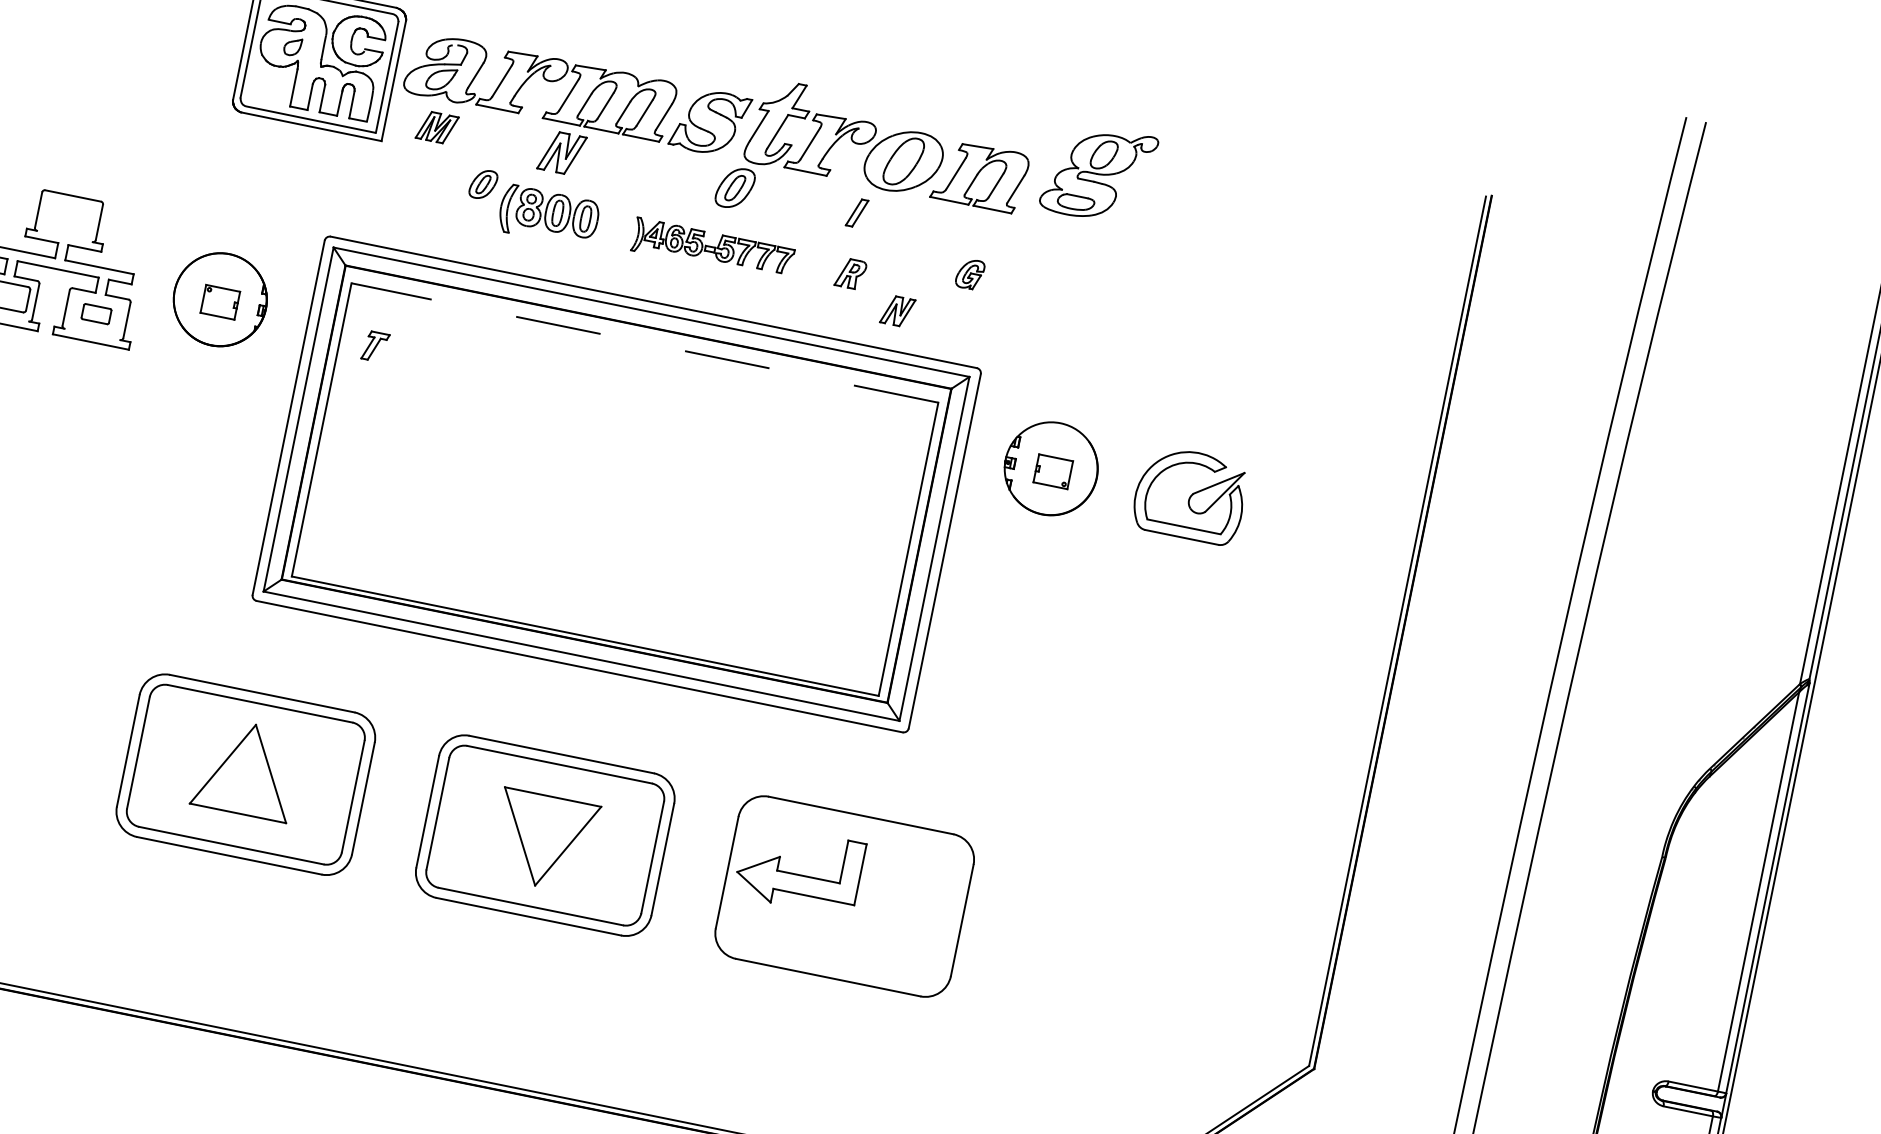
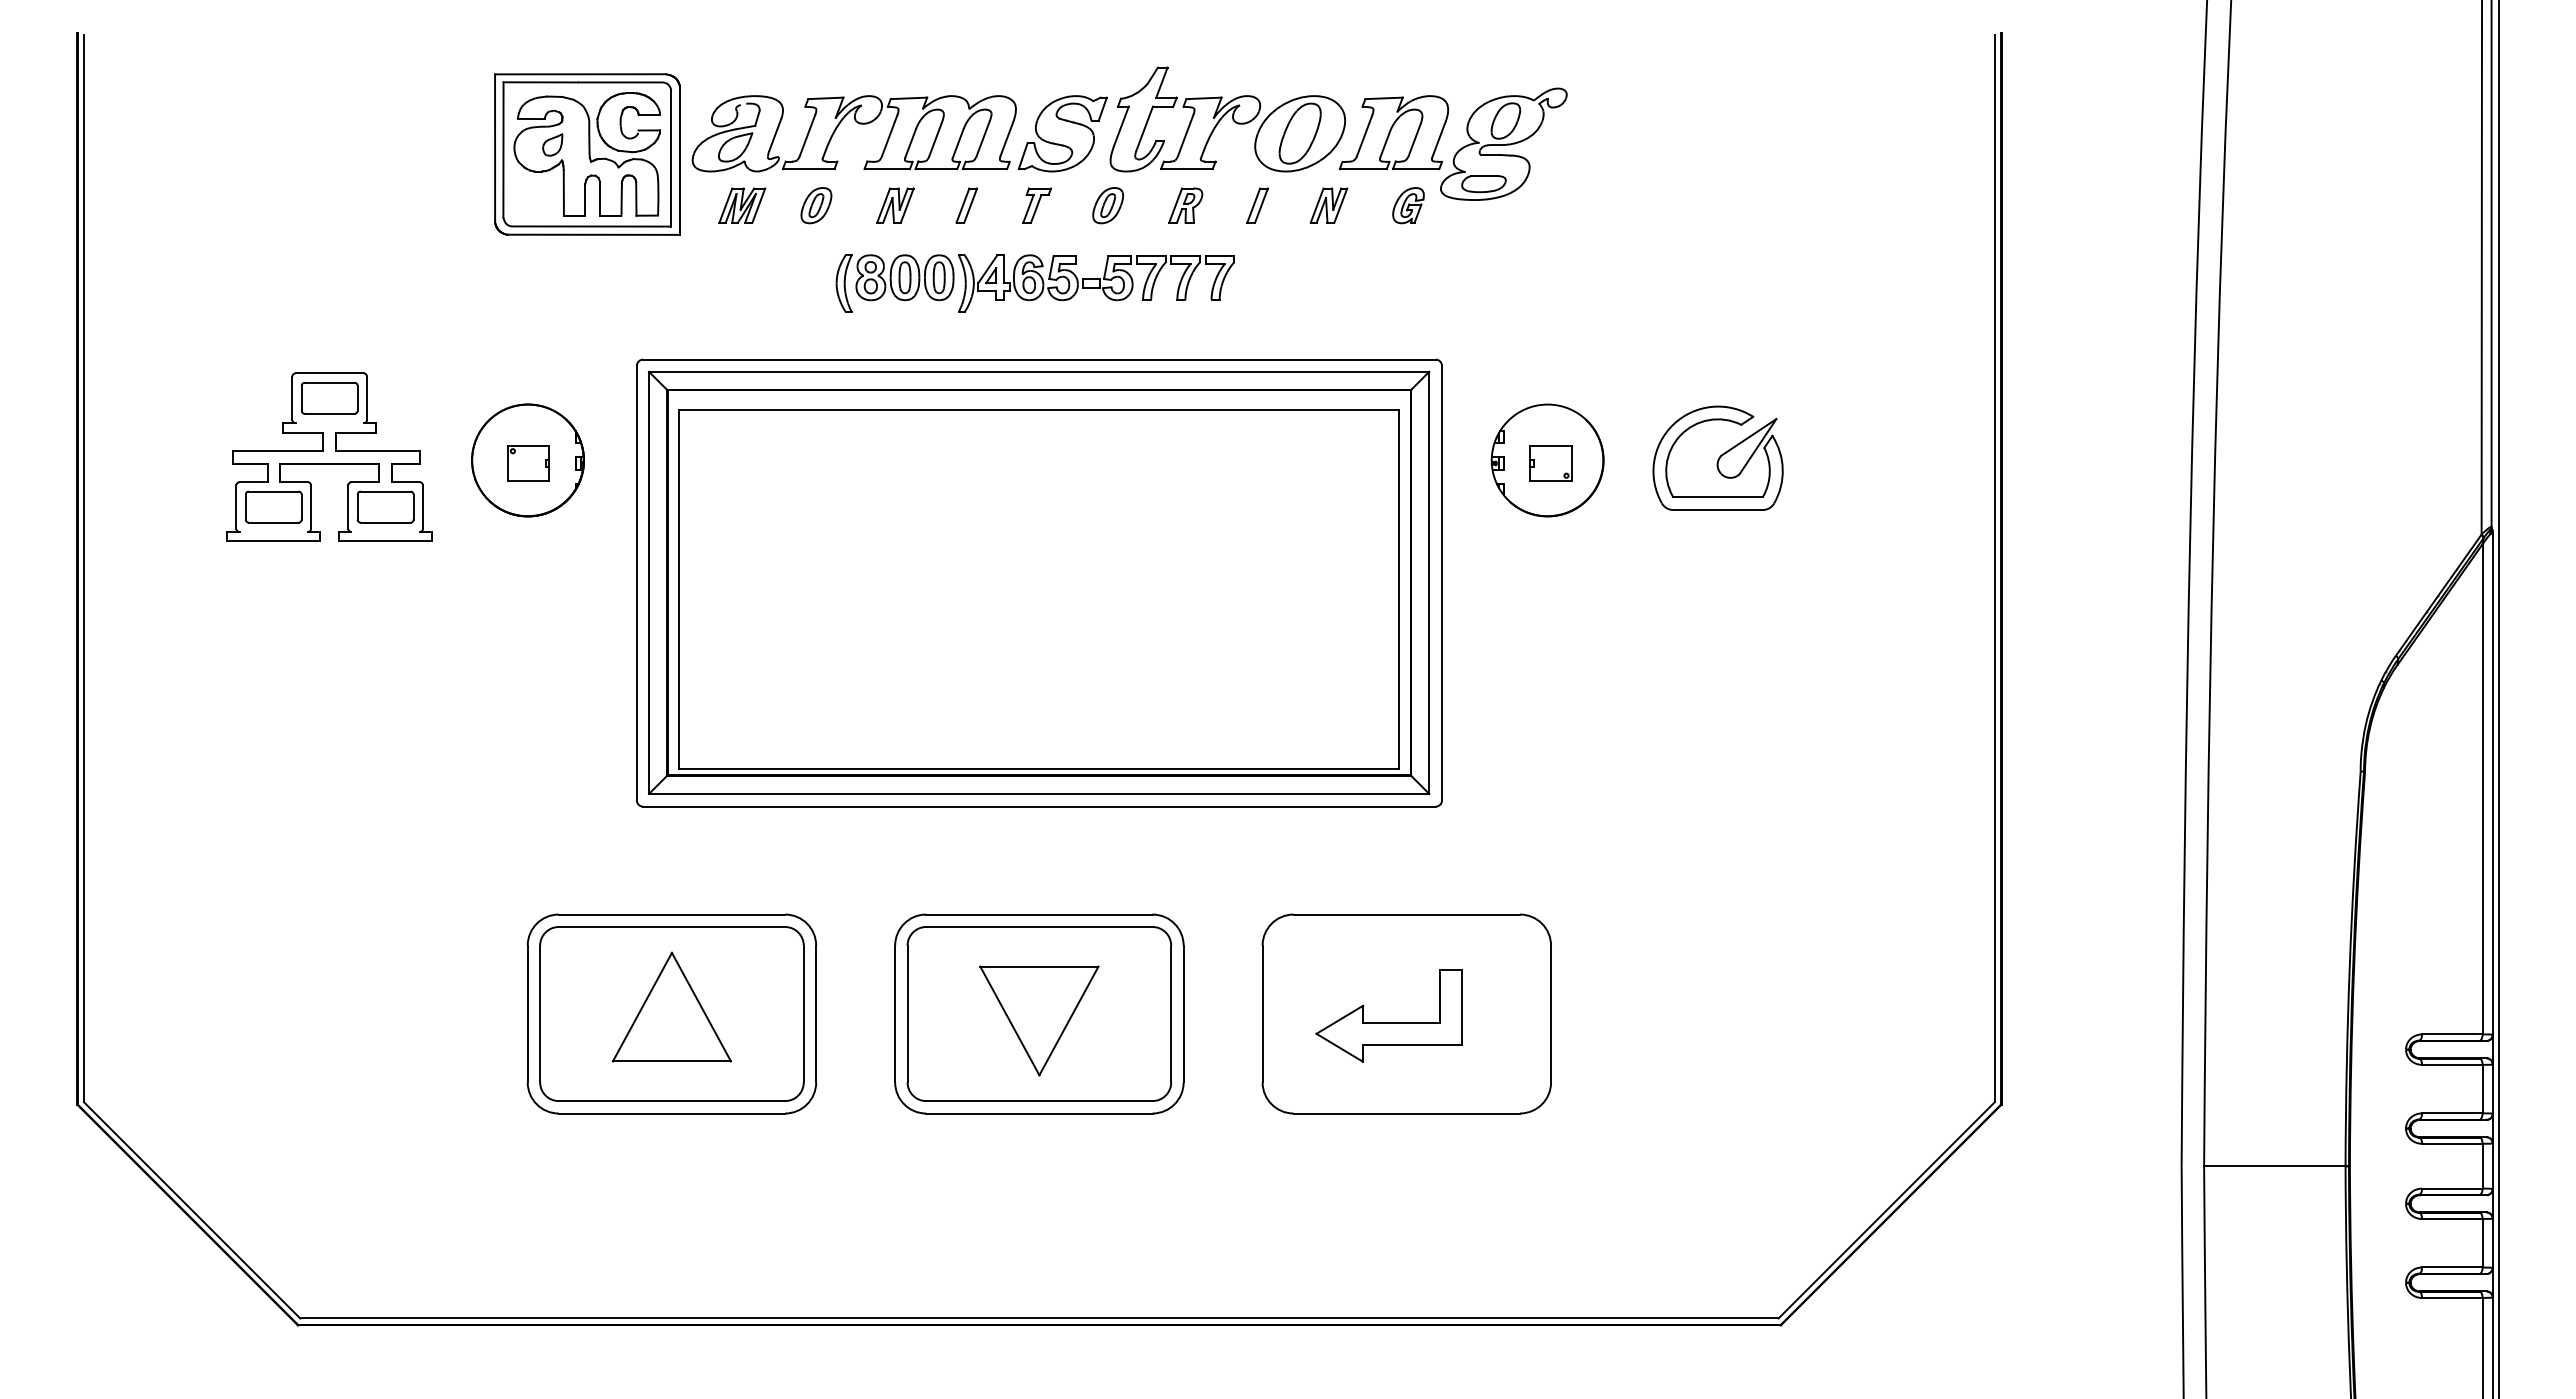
part: (562, 152) -> (895, 205), size x0.71
part: (619, 164) -> (966, 205), added
part: (1098, 172) -> (1503, 143), moved
part: (483, 184) -> (816, 205), moved
part: (735, 188) -> (1108, 205), size x0.71
part: (69, 215) -> (329, 397), added
part: (712, 249) -> (1096, 283), size x1.43
part: (850, 273) -> (1185, 205), moved
part: (970, 274) -> (1408, 205), moved
part: (897, 311) -> (1328, 205), moved
part: (96, 313) -> (385, 506), size x1.67
line: (644, 342) -> (1038, 409), dashed -> solid
part: (375, 346) -> (1036, 205), moved
part: (797, 874) -> (1388, 1022), moved

